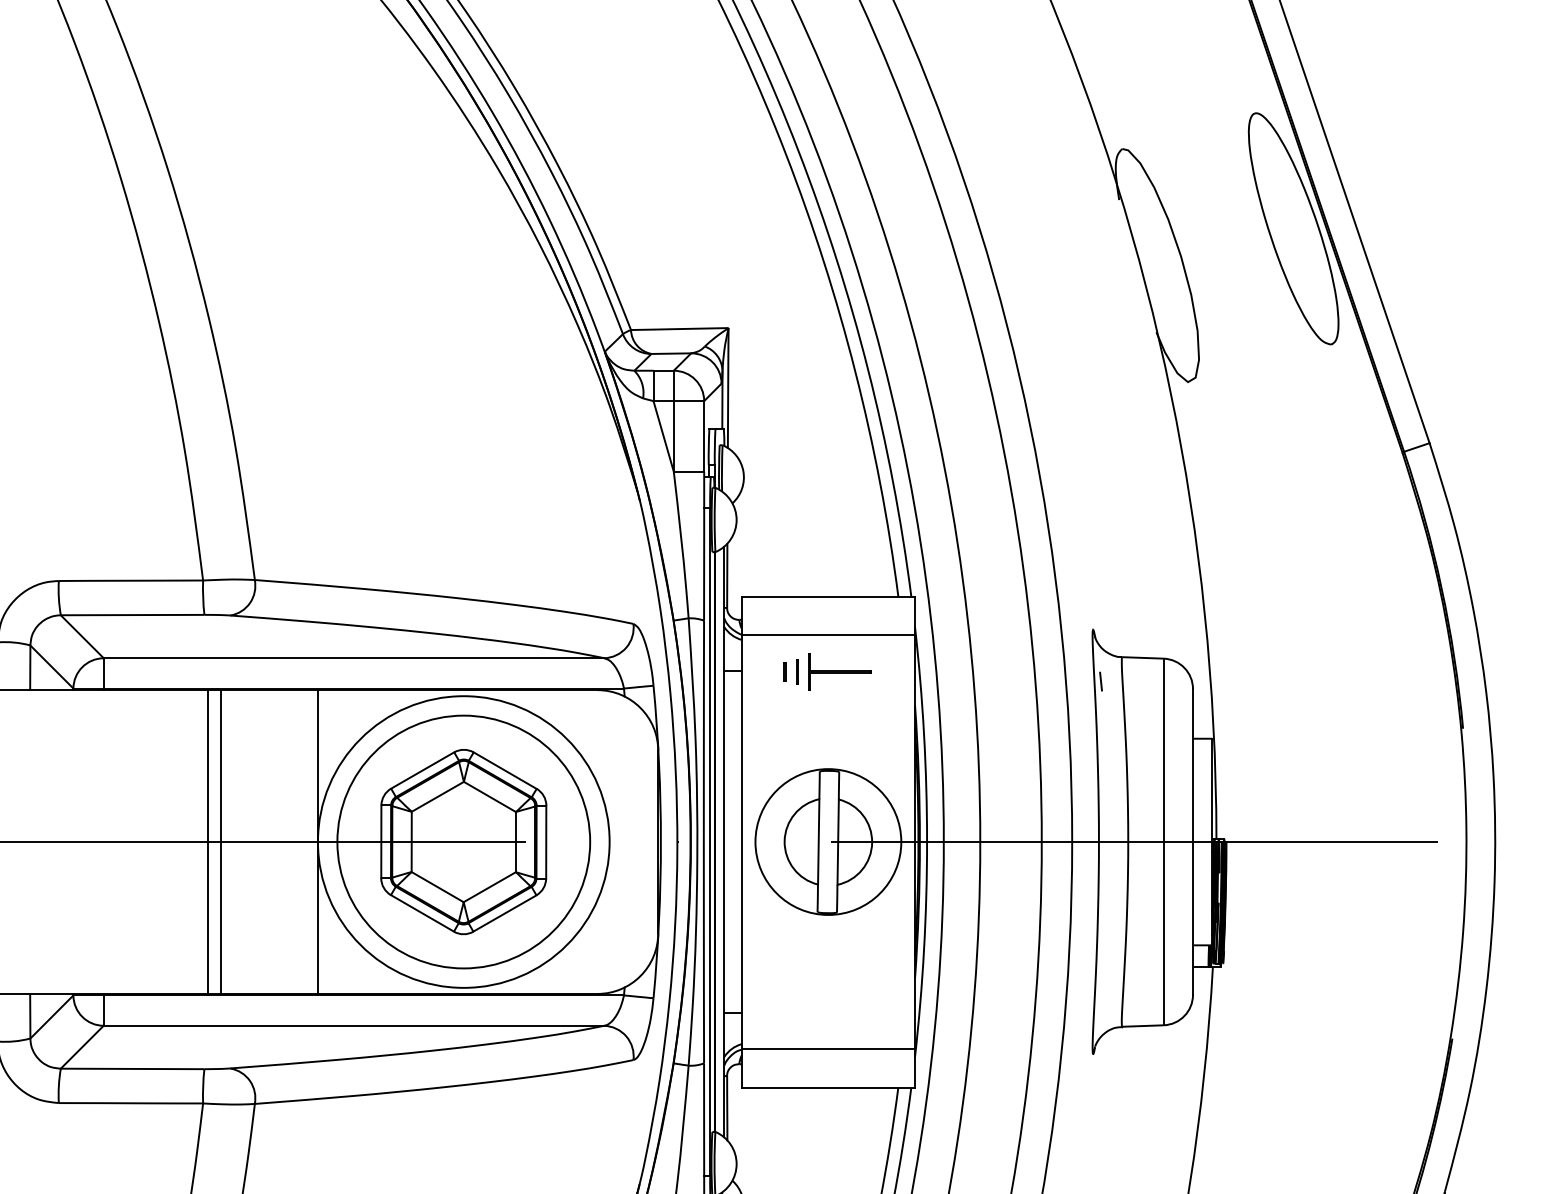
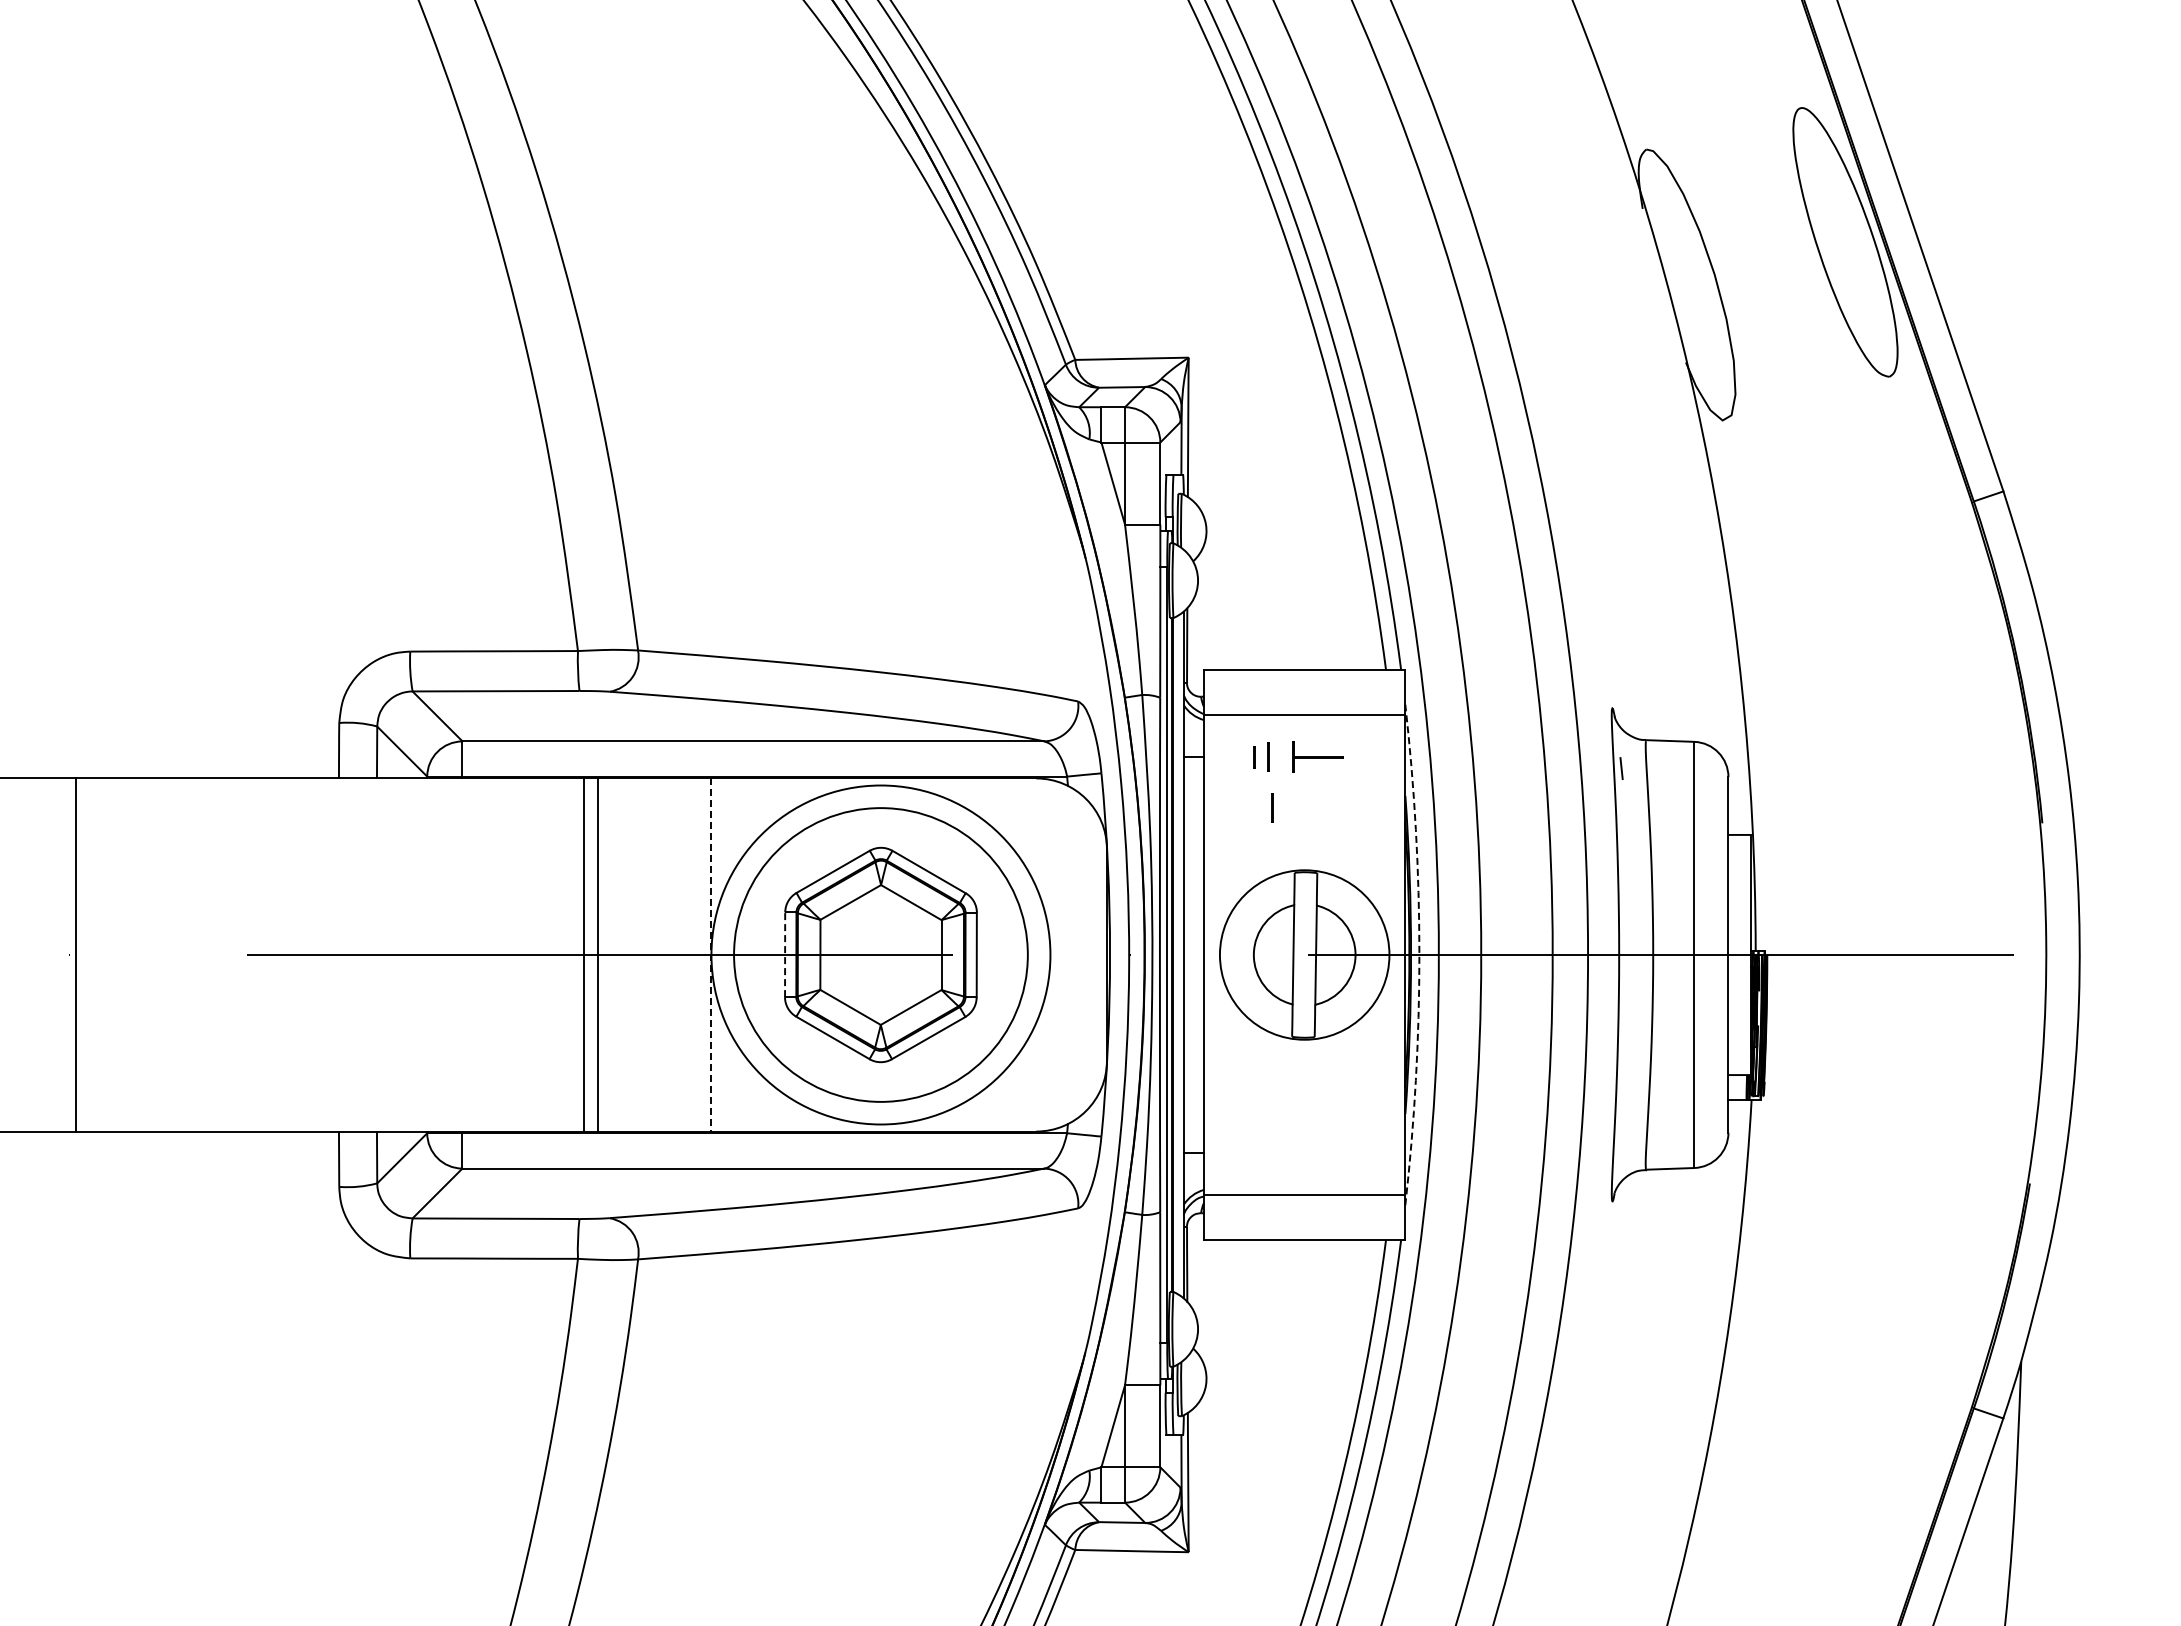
part: (839, 671) -> (1317, 756), size x0.7
line: (800, 715) -> (1272, 807), added
line: (381, 841) -> (785, 954), solid -> dashed
line: (318, 842) -> (711, 955), solid -> dashed
arc: (927, 842) -> (1419, 955), solid -> dashed

